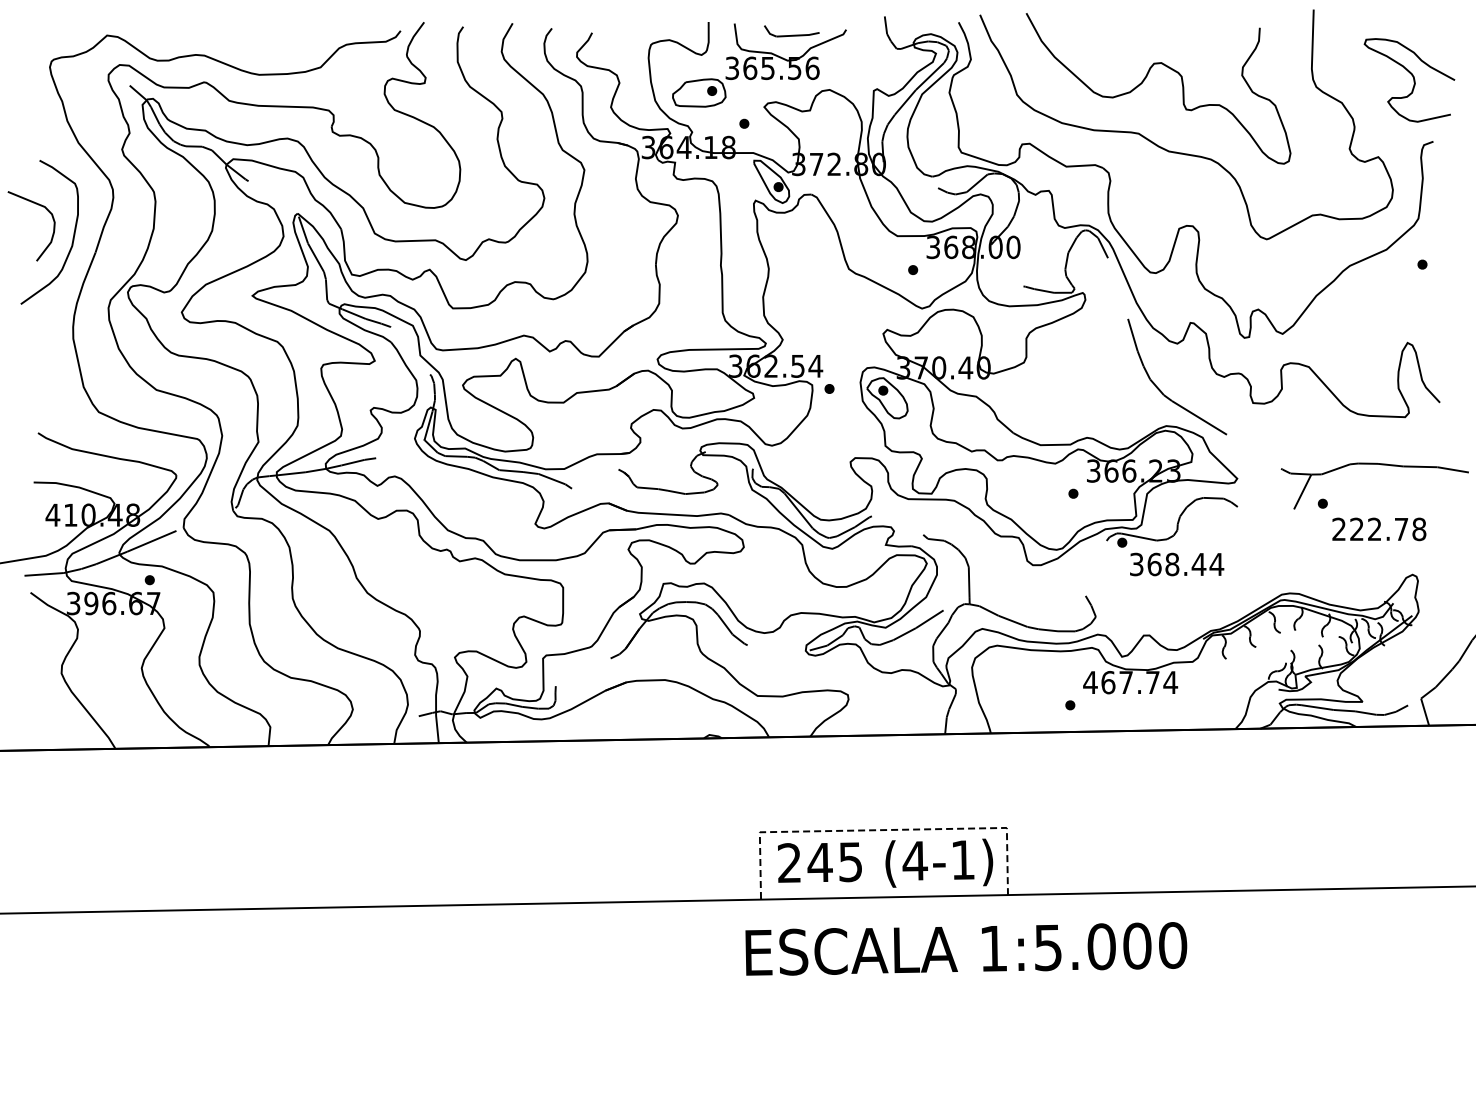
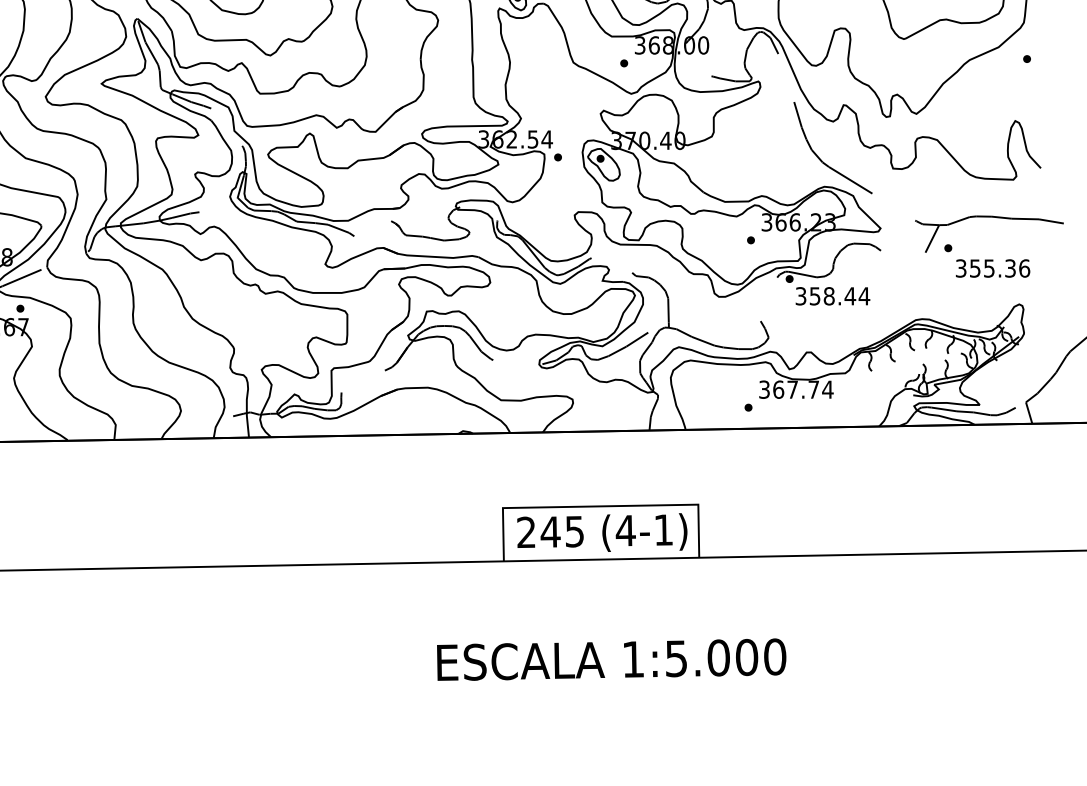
text: (1379, 529) -> (993, 268), 222.78 -> 355.36
text: (1154, 564) -> (815, 296), 368.44 -> 358.44
text: (1090, 682) -> (764, 389), 467.74 -> 367.74
line: (883, 830) -> (600, 506), dashed -> solid
text: (966, 948) -> (611, 659), moved

